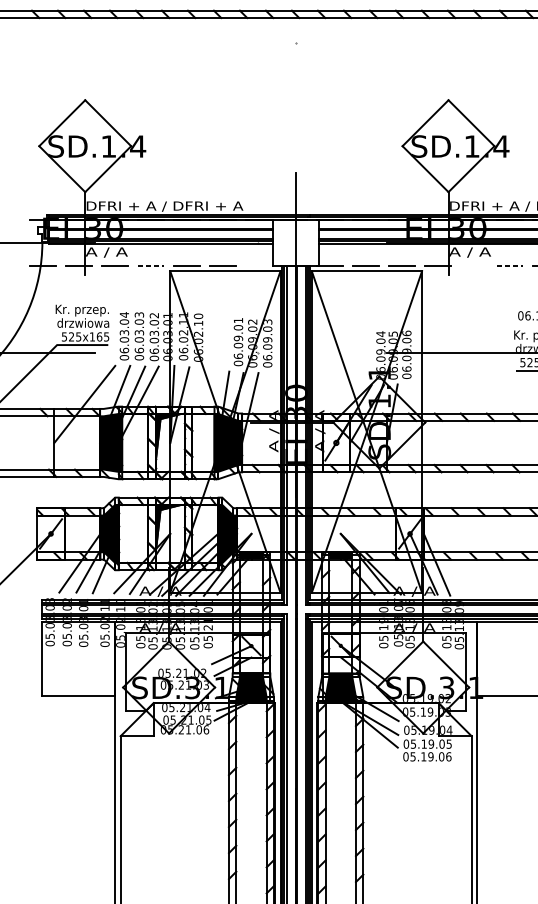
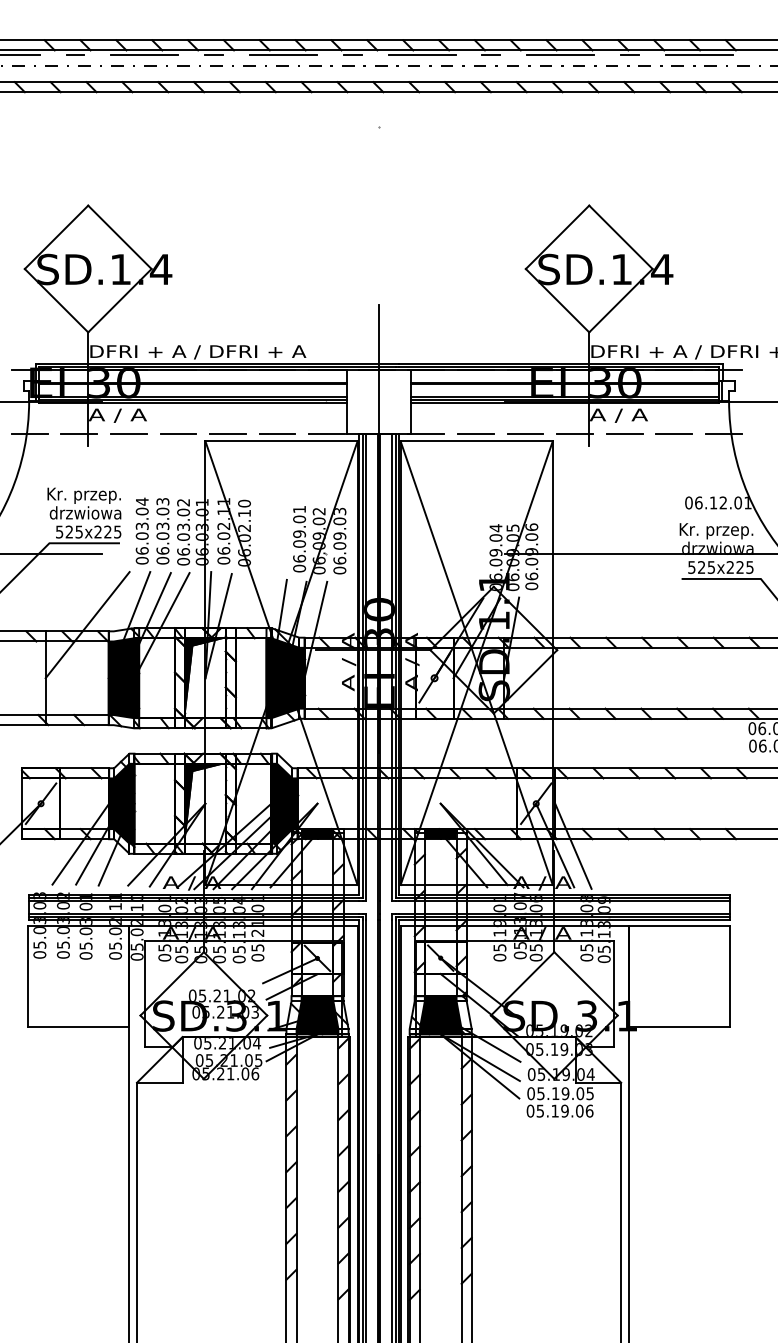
line: (150, 265) -> (178, 433), dashed -> solid
line: (258, 265) -> (327, 433), added
line: (474, 265) -> (624, 433), added
line: (510, 265) -> (674, 433), dashed -> solid
text: (95, 336) -> (102, 531), 525x165 -> 525x225

